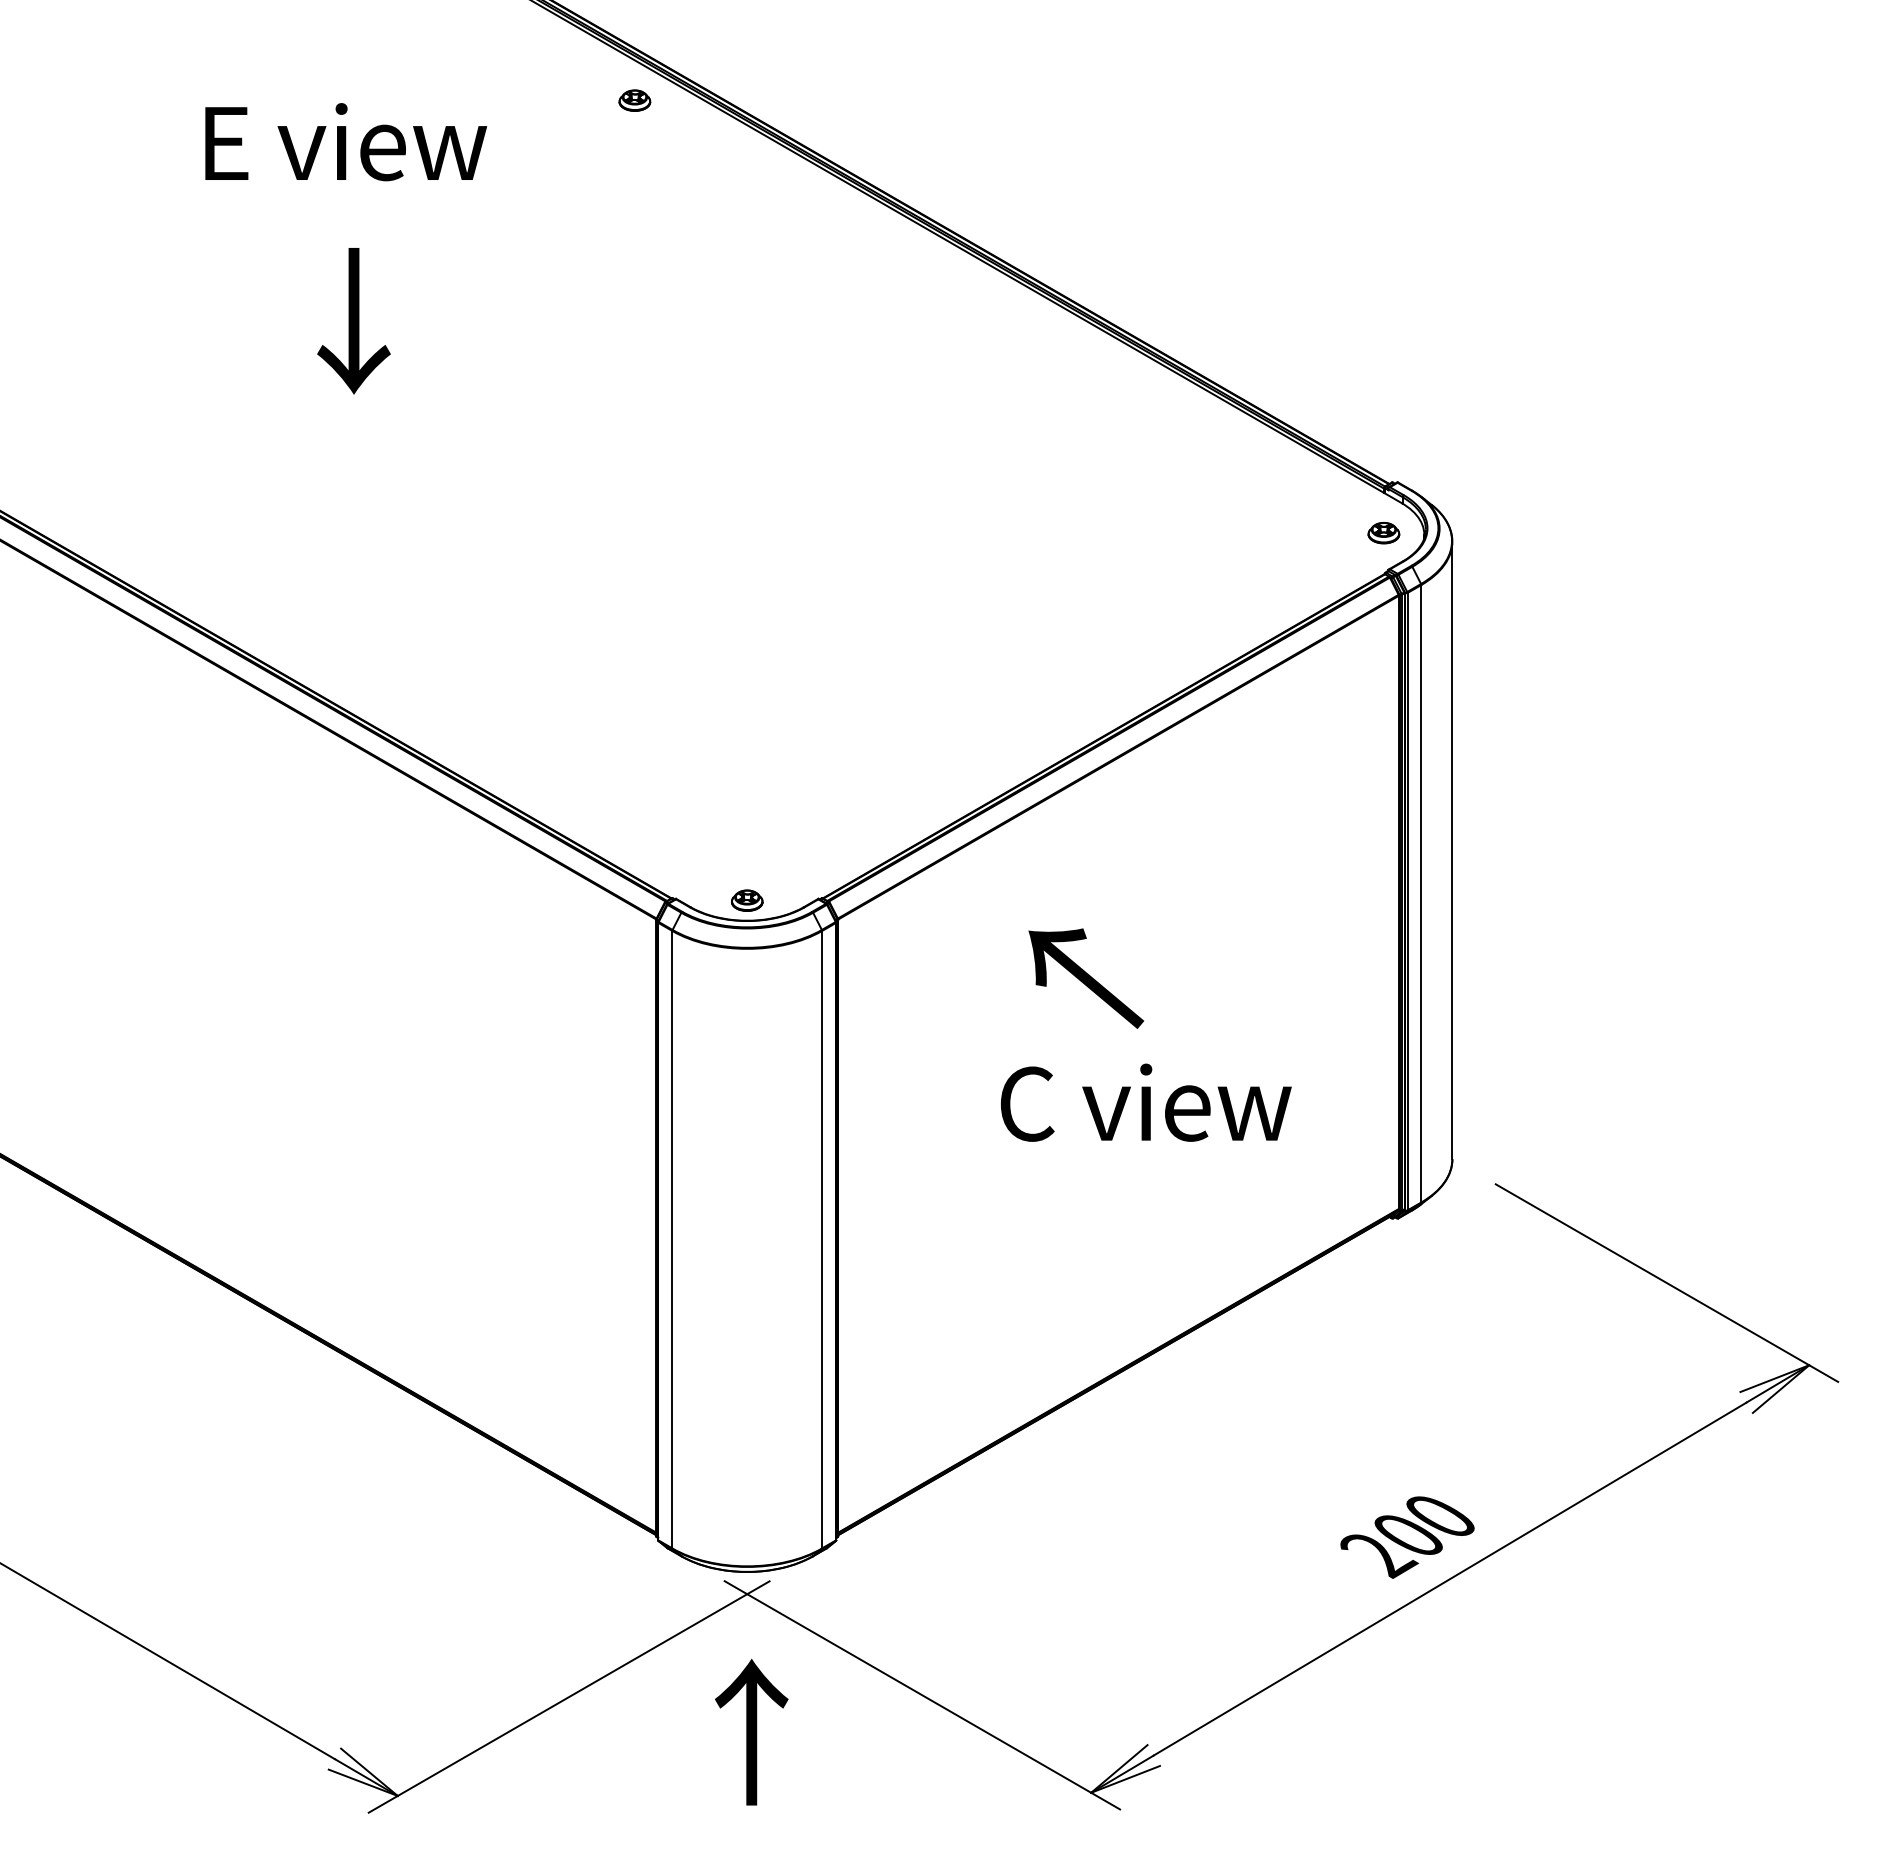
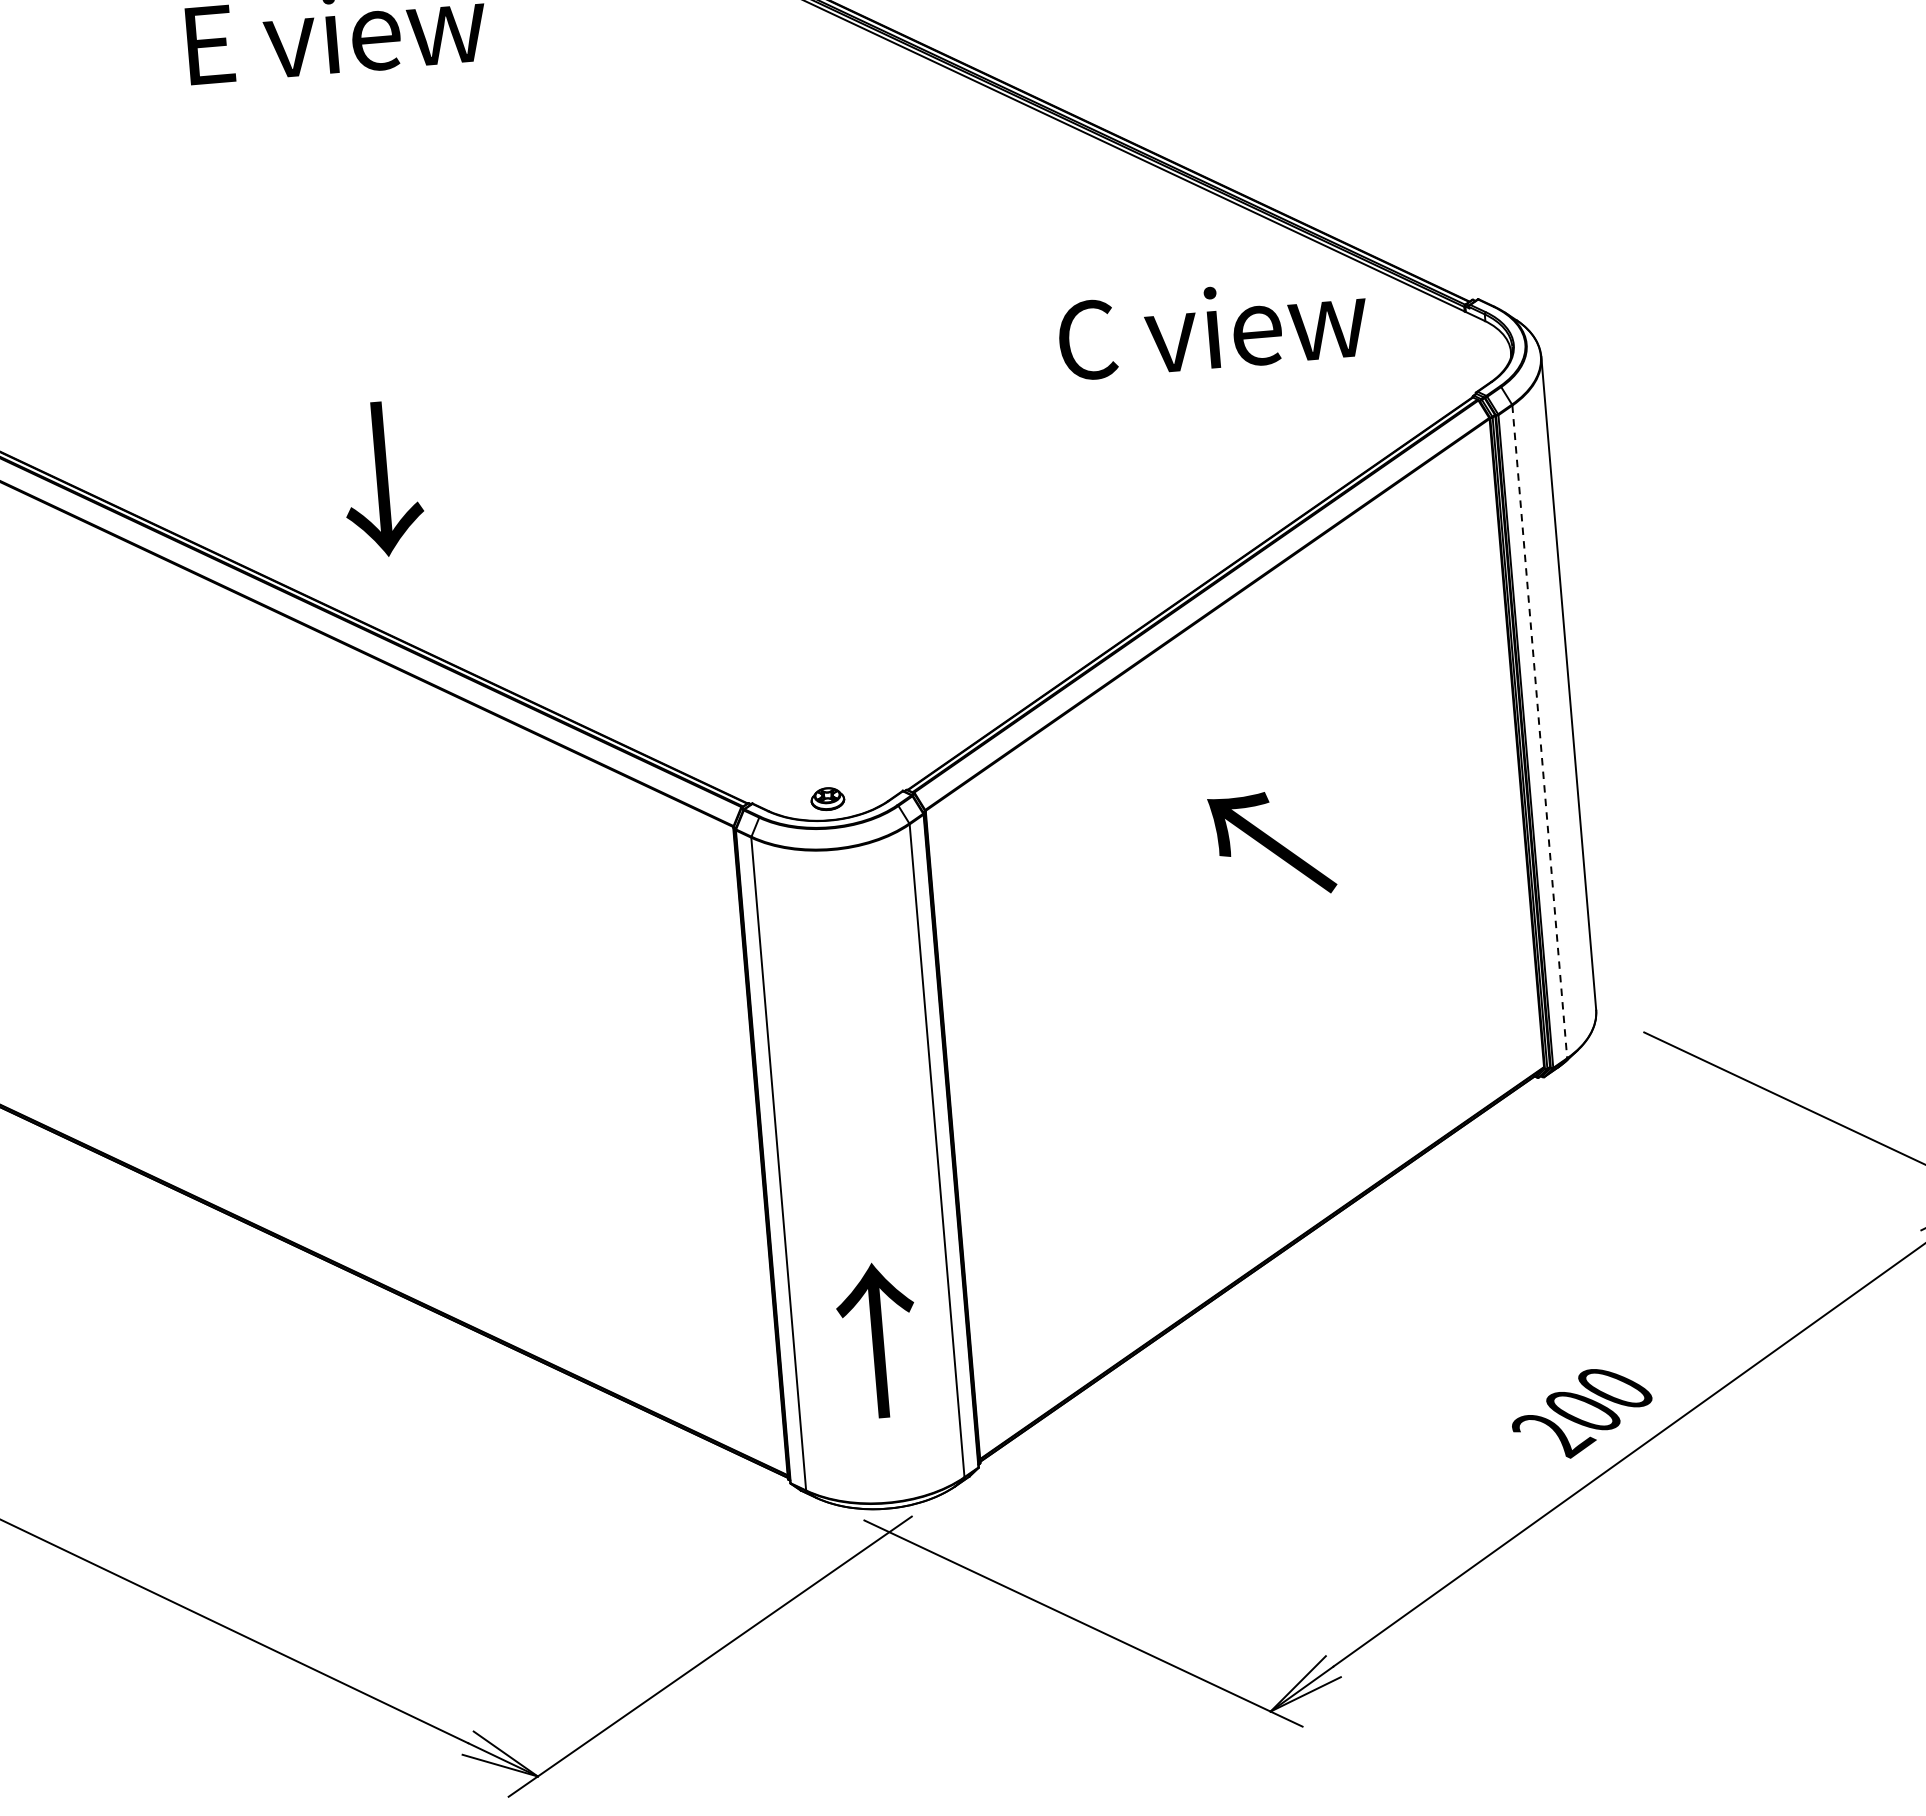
text: (353, 321) -> (381, 479), moved
part: (1383, 533) -> (1467, 354), removed
line: (1421, 893) -> (1539, 731), solid -> dashed
text: (1086, 978) -> (1272, 844), moved
text: (1146, 1102) -> (1213, 327), moved
text: (751, 1731) -> (877, 1339), moved

